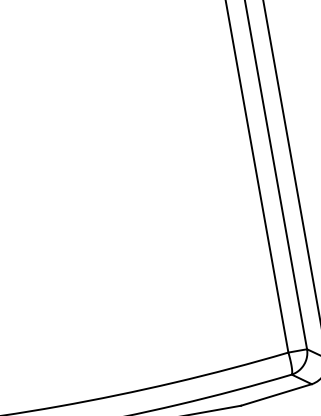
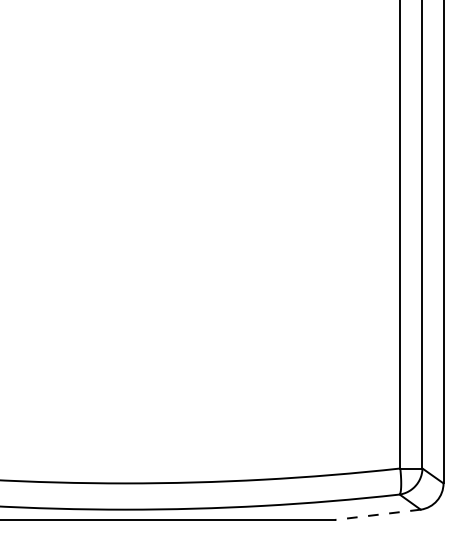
line: (276, 394) -> (377, 514), solid -> dashed

